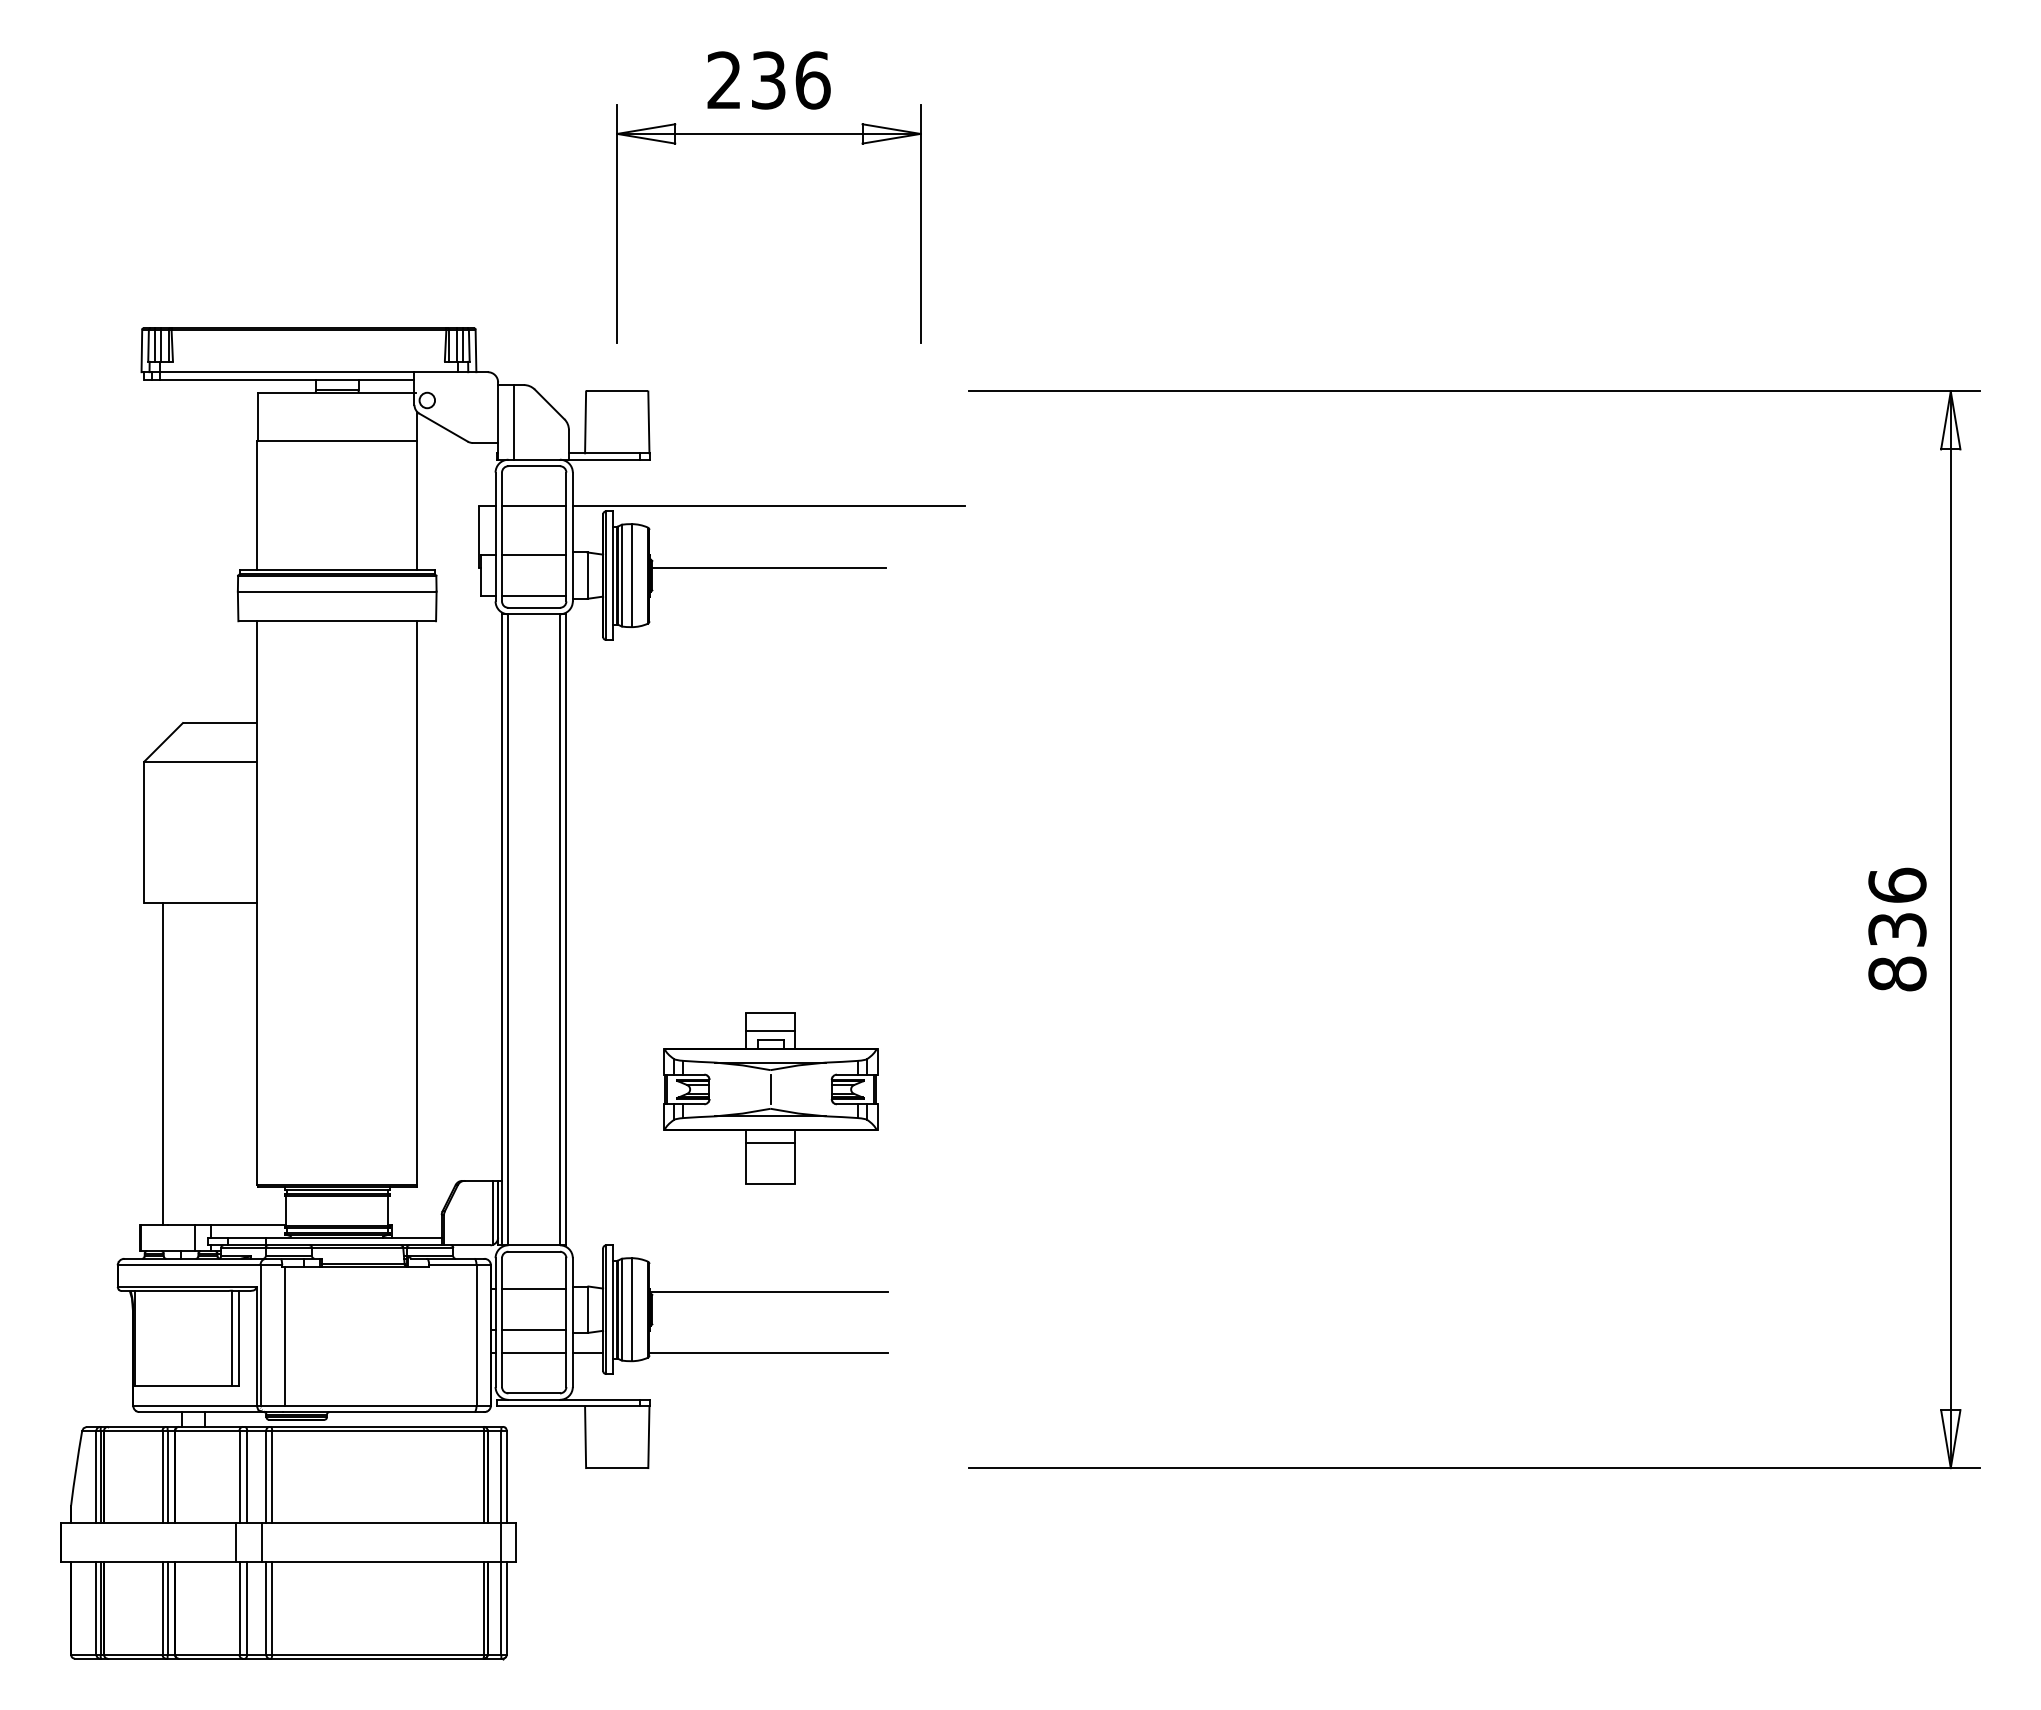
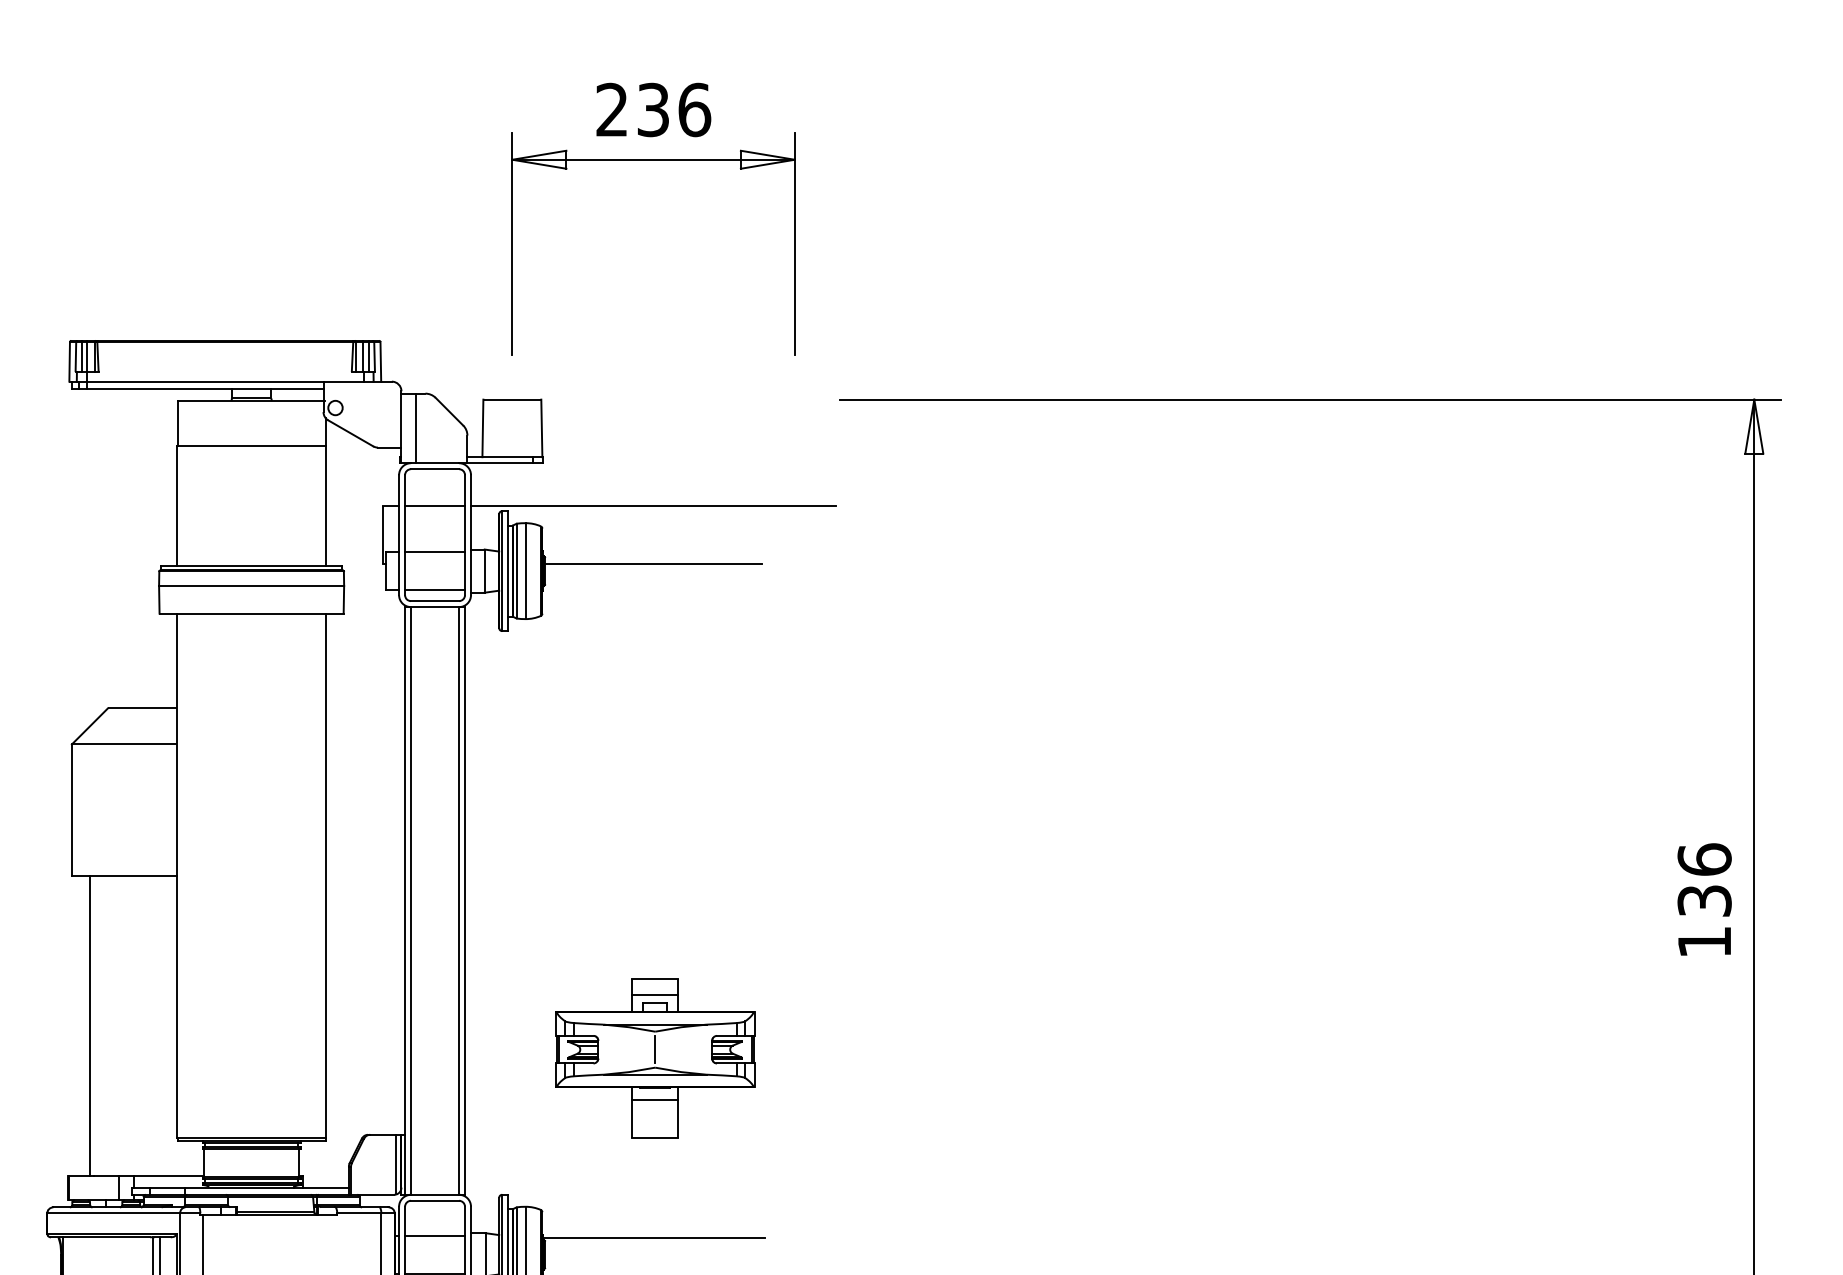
text: (1897, 973) -> (1704, 941), 836 -> 136

